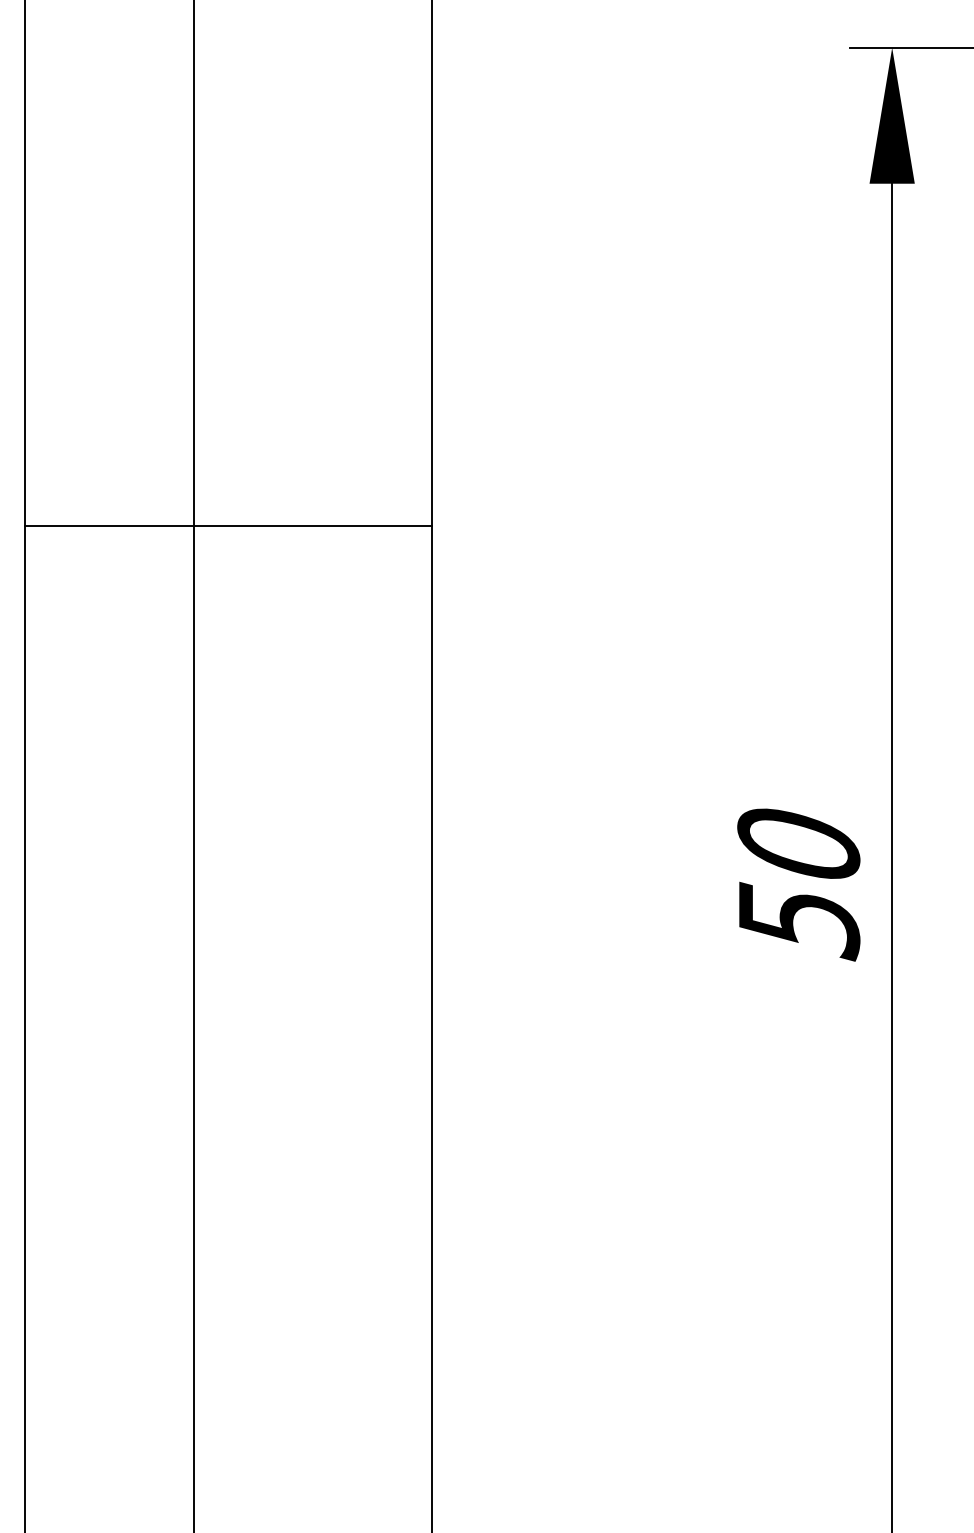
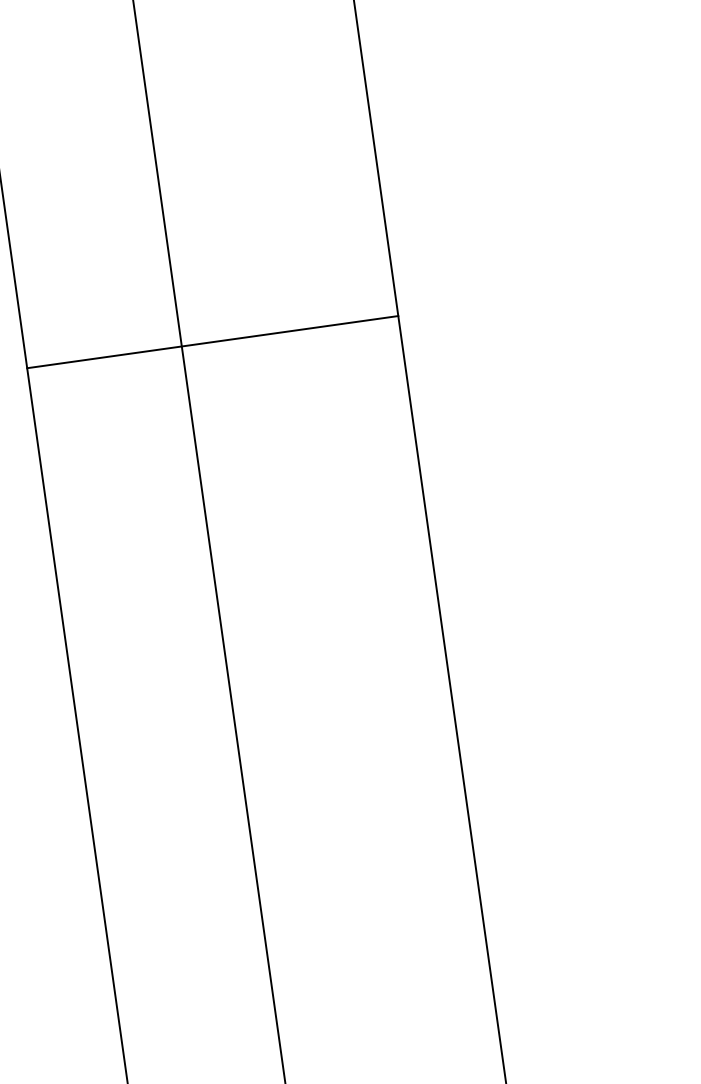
line: (228, 525) -> (212, 341), moved

